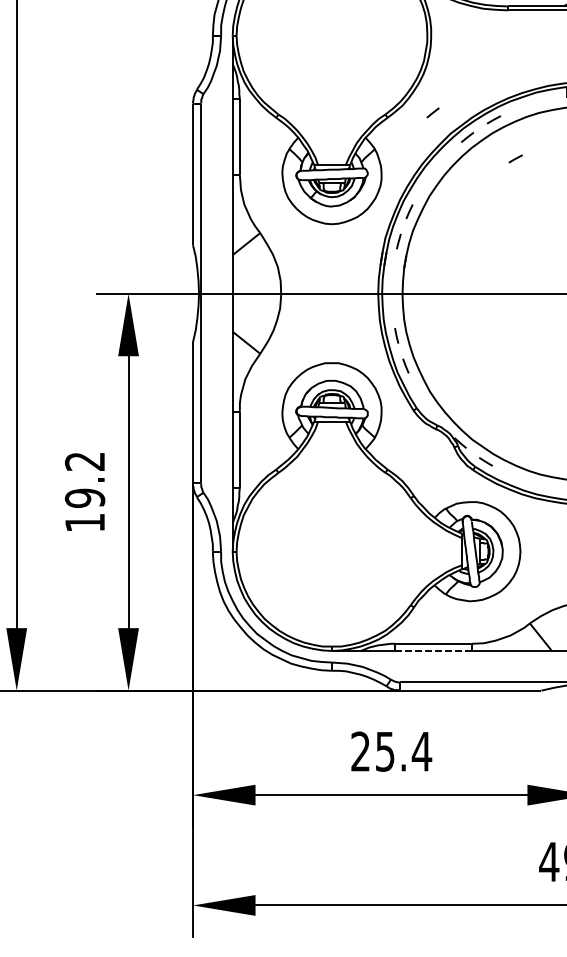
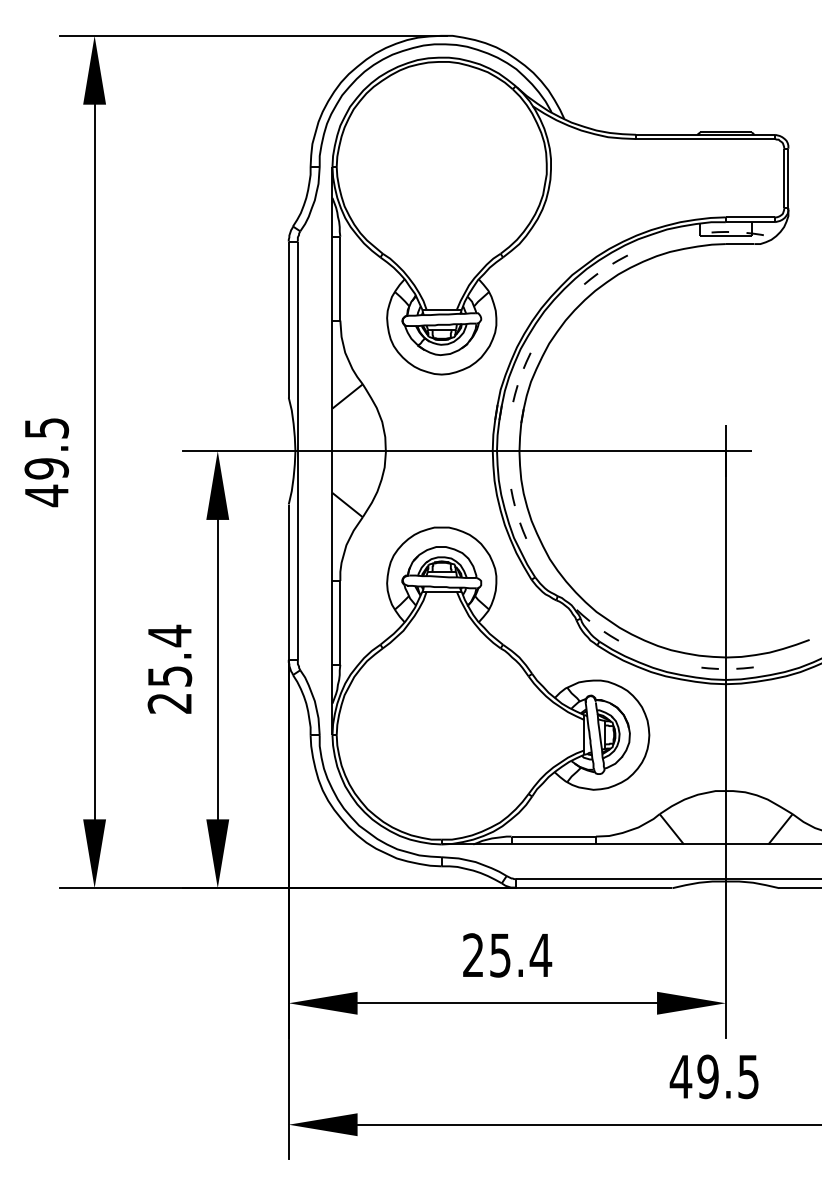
line: (433, 112) -> (553, 251), removed
line: (515, 158) -> (643, 302), removed
text: (84, 491) -> (169, 668), 19.2 -> 25.4
line: (434, 650) -> (554, 844), dashed -> solid

